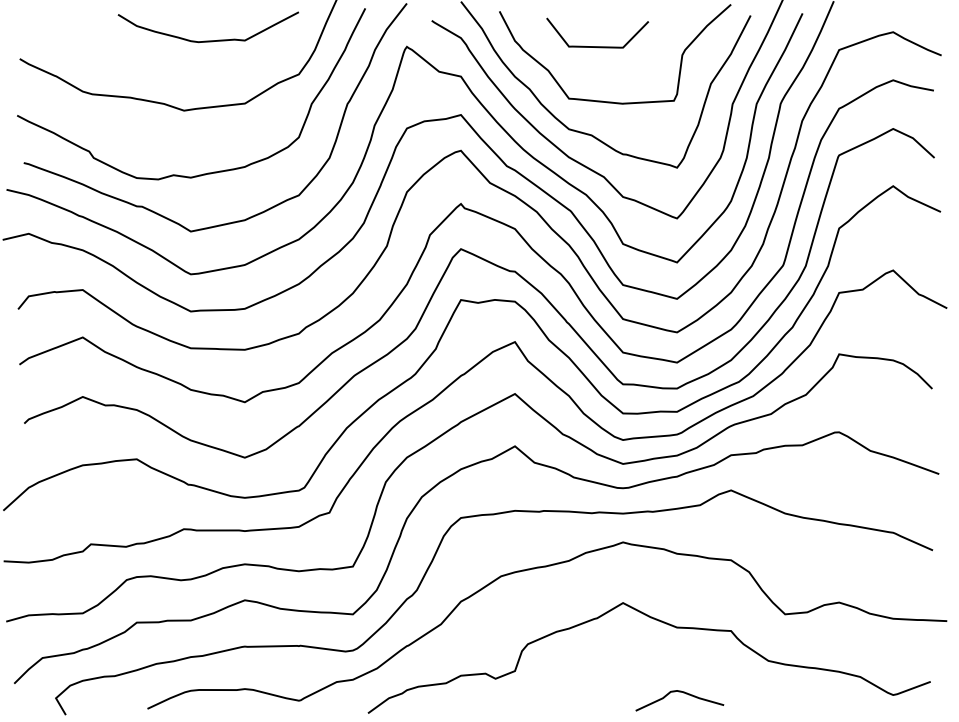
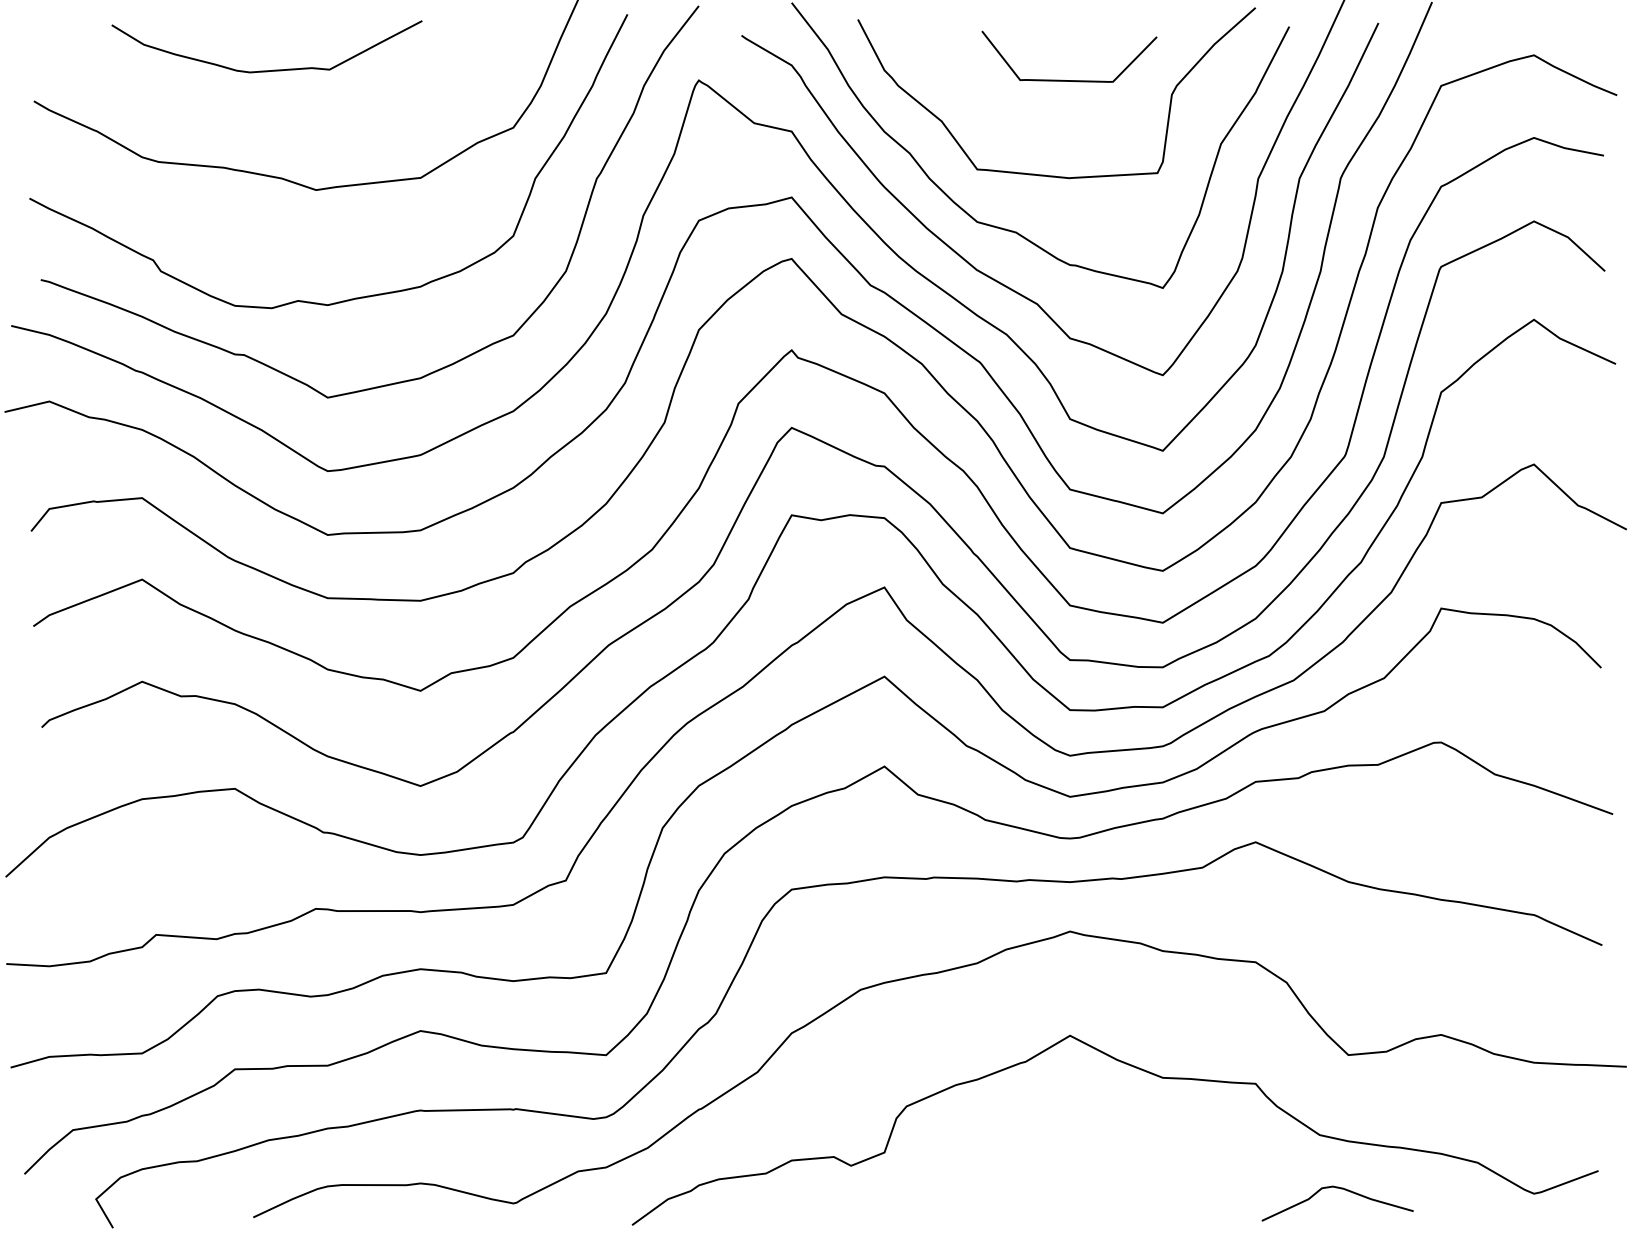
curve: (207, 40) -> (265, 69), moved
curve: (597, 46) -> (1069, 79), moved
curve: (679, 692) -> (1337, 1189), moved

